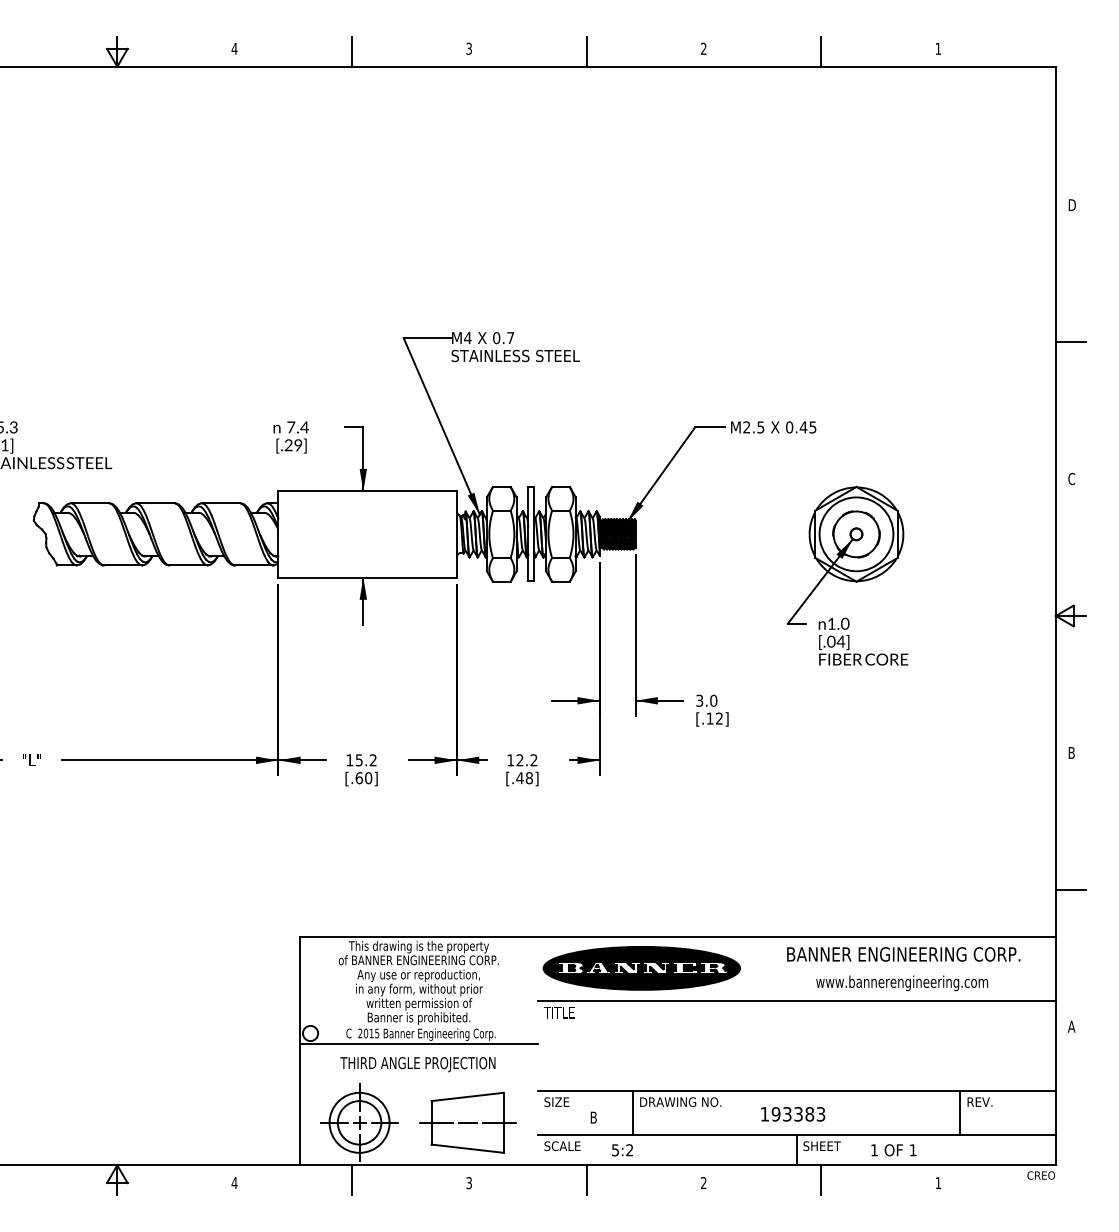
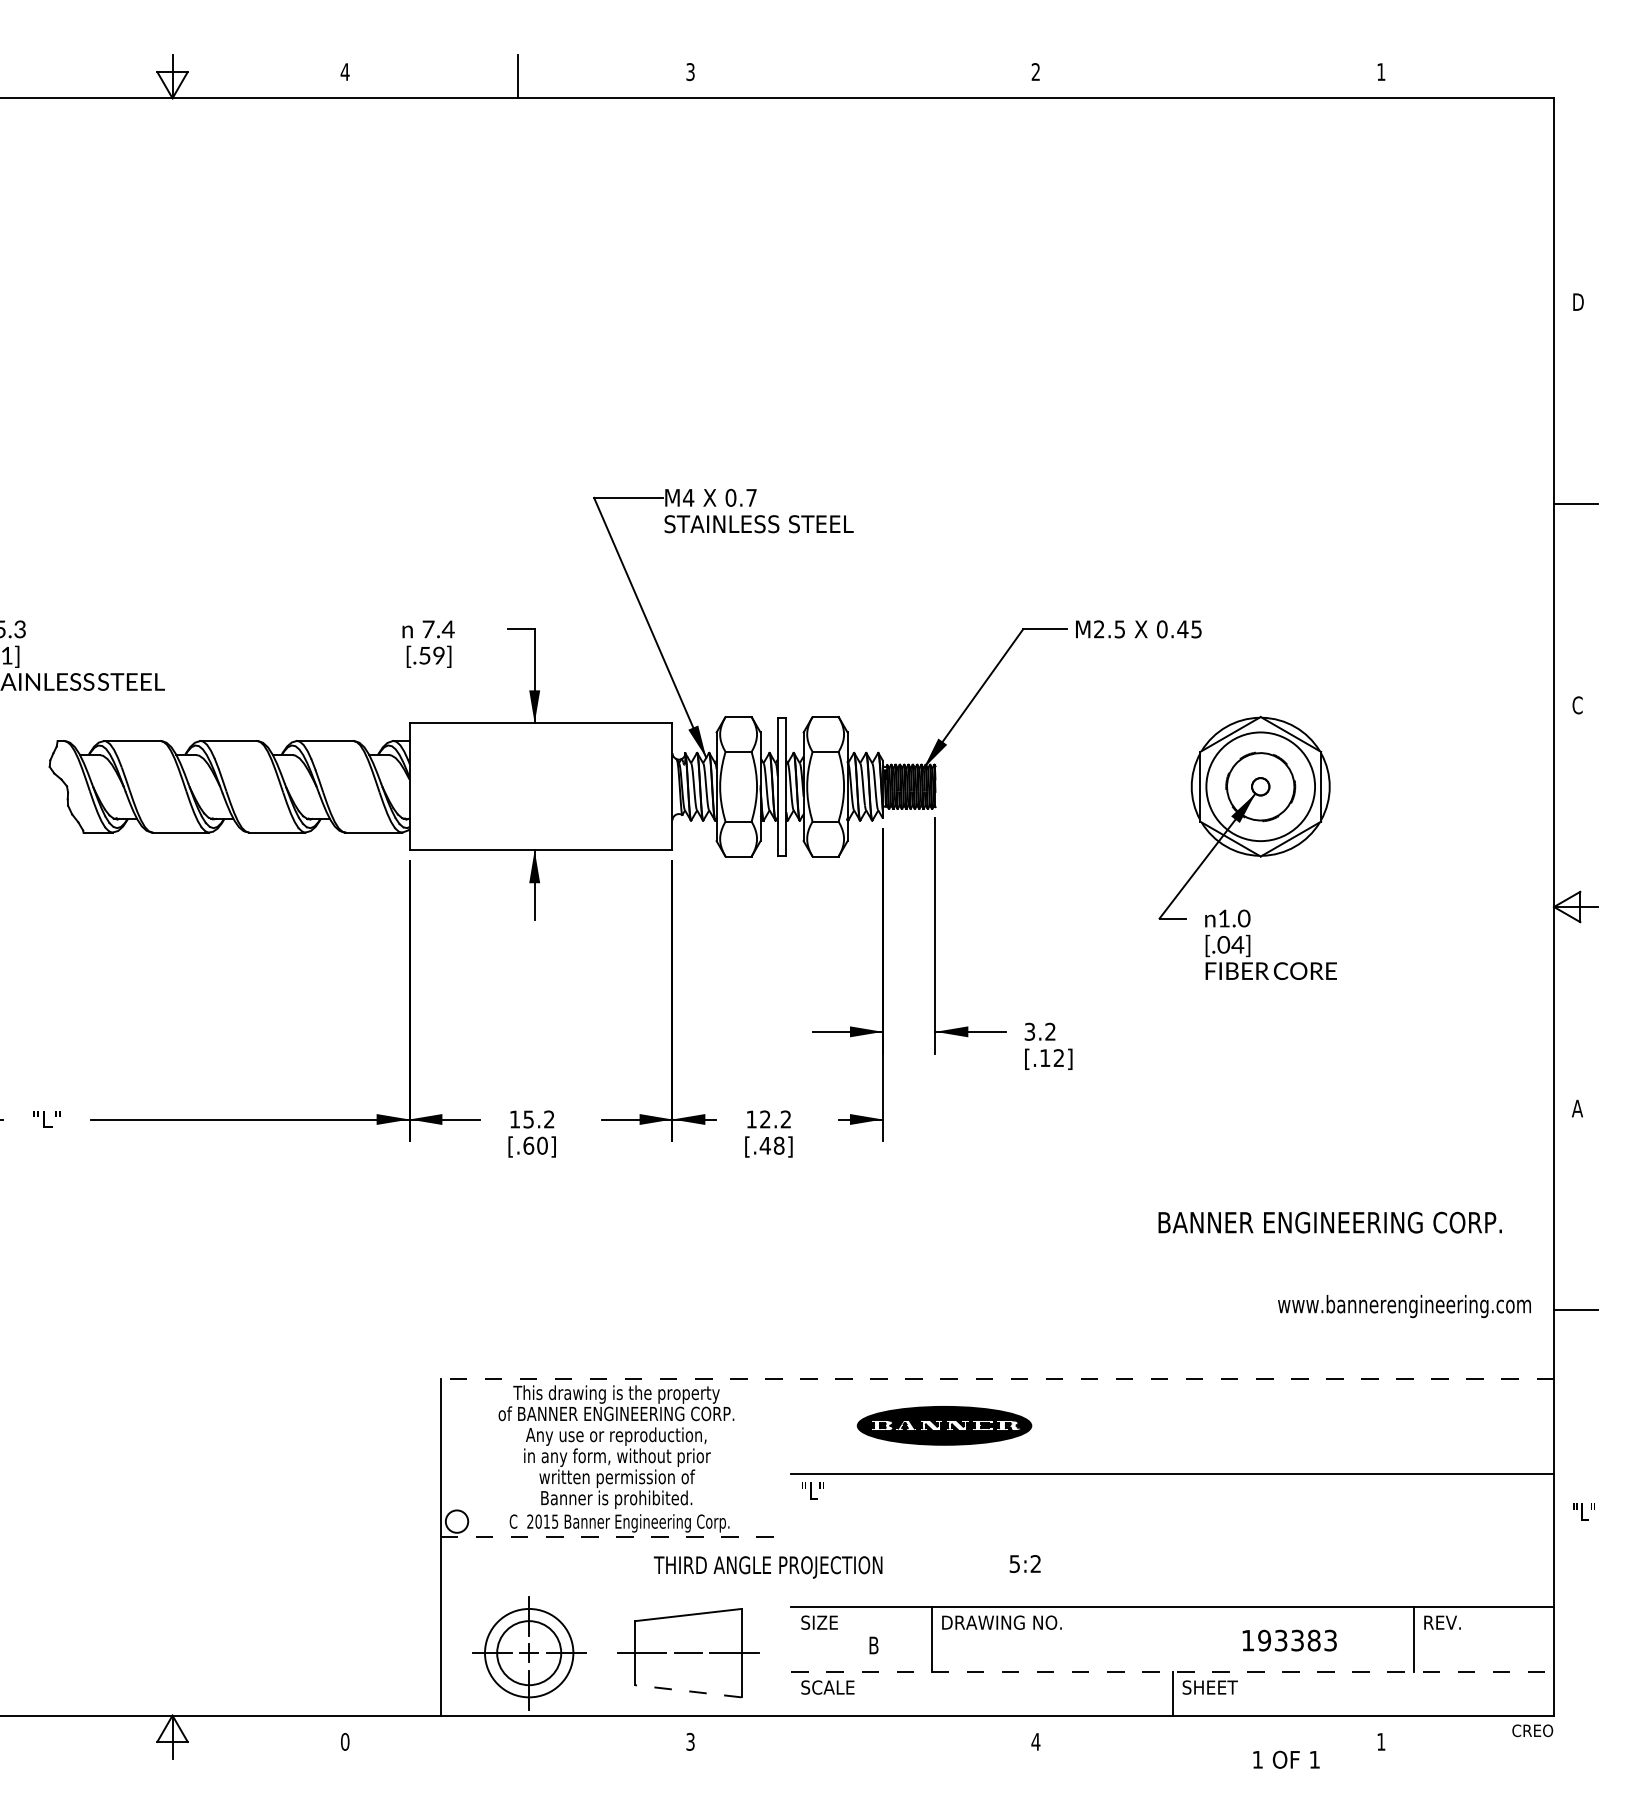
line: (586, 51) -> (863, 75), removed
line: (821, 51) -> (1209, 75), removed
text: (288, 445) -> (424, 655), [.29] -> [.59]
text: (713, 700) -> (1050, 1031), 3.0 -> 3.2
text: (1071, 752) -> (1577, 1107), B -> A
line: (677, 936) -> (997, 1378), solid -> dashed
text: (903, 954) -> (1329, 1222), moved
part: (641, 968) -> (944, 1425), size x0.6
text: (901, 983) -> (1403, 1306), moved
text: (559, 1012) -> (823, 1490), TITLE -> "L"
text: (1075, 1026) -> (1583, 1511), A -> "L"
line: (419, 1043) -> (617, 1536), solid -> dashed
text: (417, 1064) -> (767, 1567), moved
text: (793, 1114) -> (1290, 1640), moved
line: (797, 1135) -> (1173, 1671), solid -> dashed
line: (467, 1148) -> (688, 1690), solid -> dashed
text: (622, 1150) -> (1025, 1564), moved
text: (893, 1150) -> (1285, 1760), moved
line: (351, 1180) -> (517, 1738), removed
line: (586, 1180) -> (863, 1738), removed
line: (821, 1180) -> (1209, 1738), removed
text: (703, 1182) -> (1035, 1741), 2 -> 4
text: (234, 1183) -> (345, 1742), 4 -> 0

